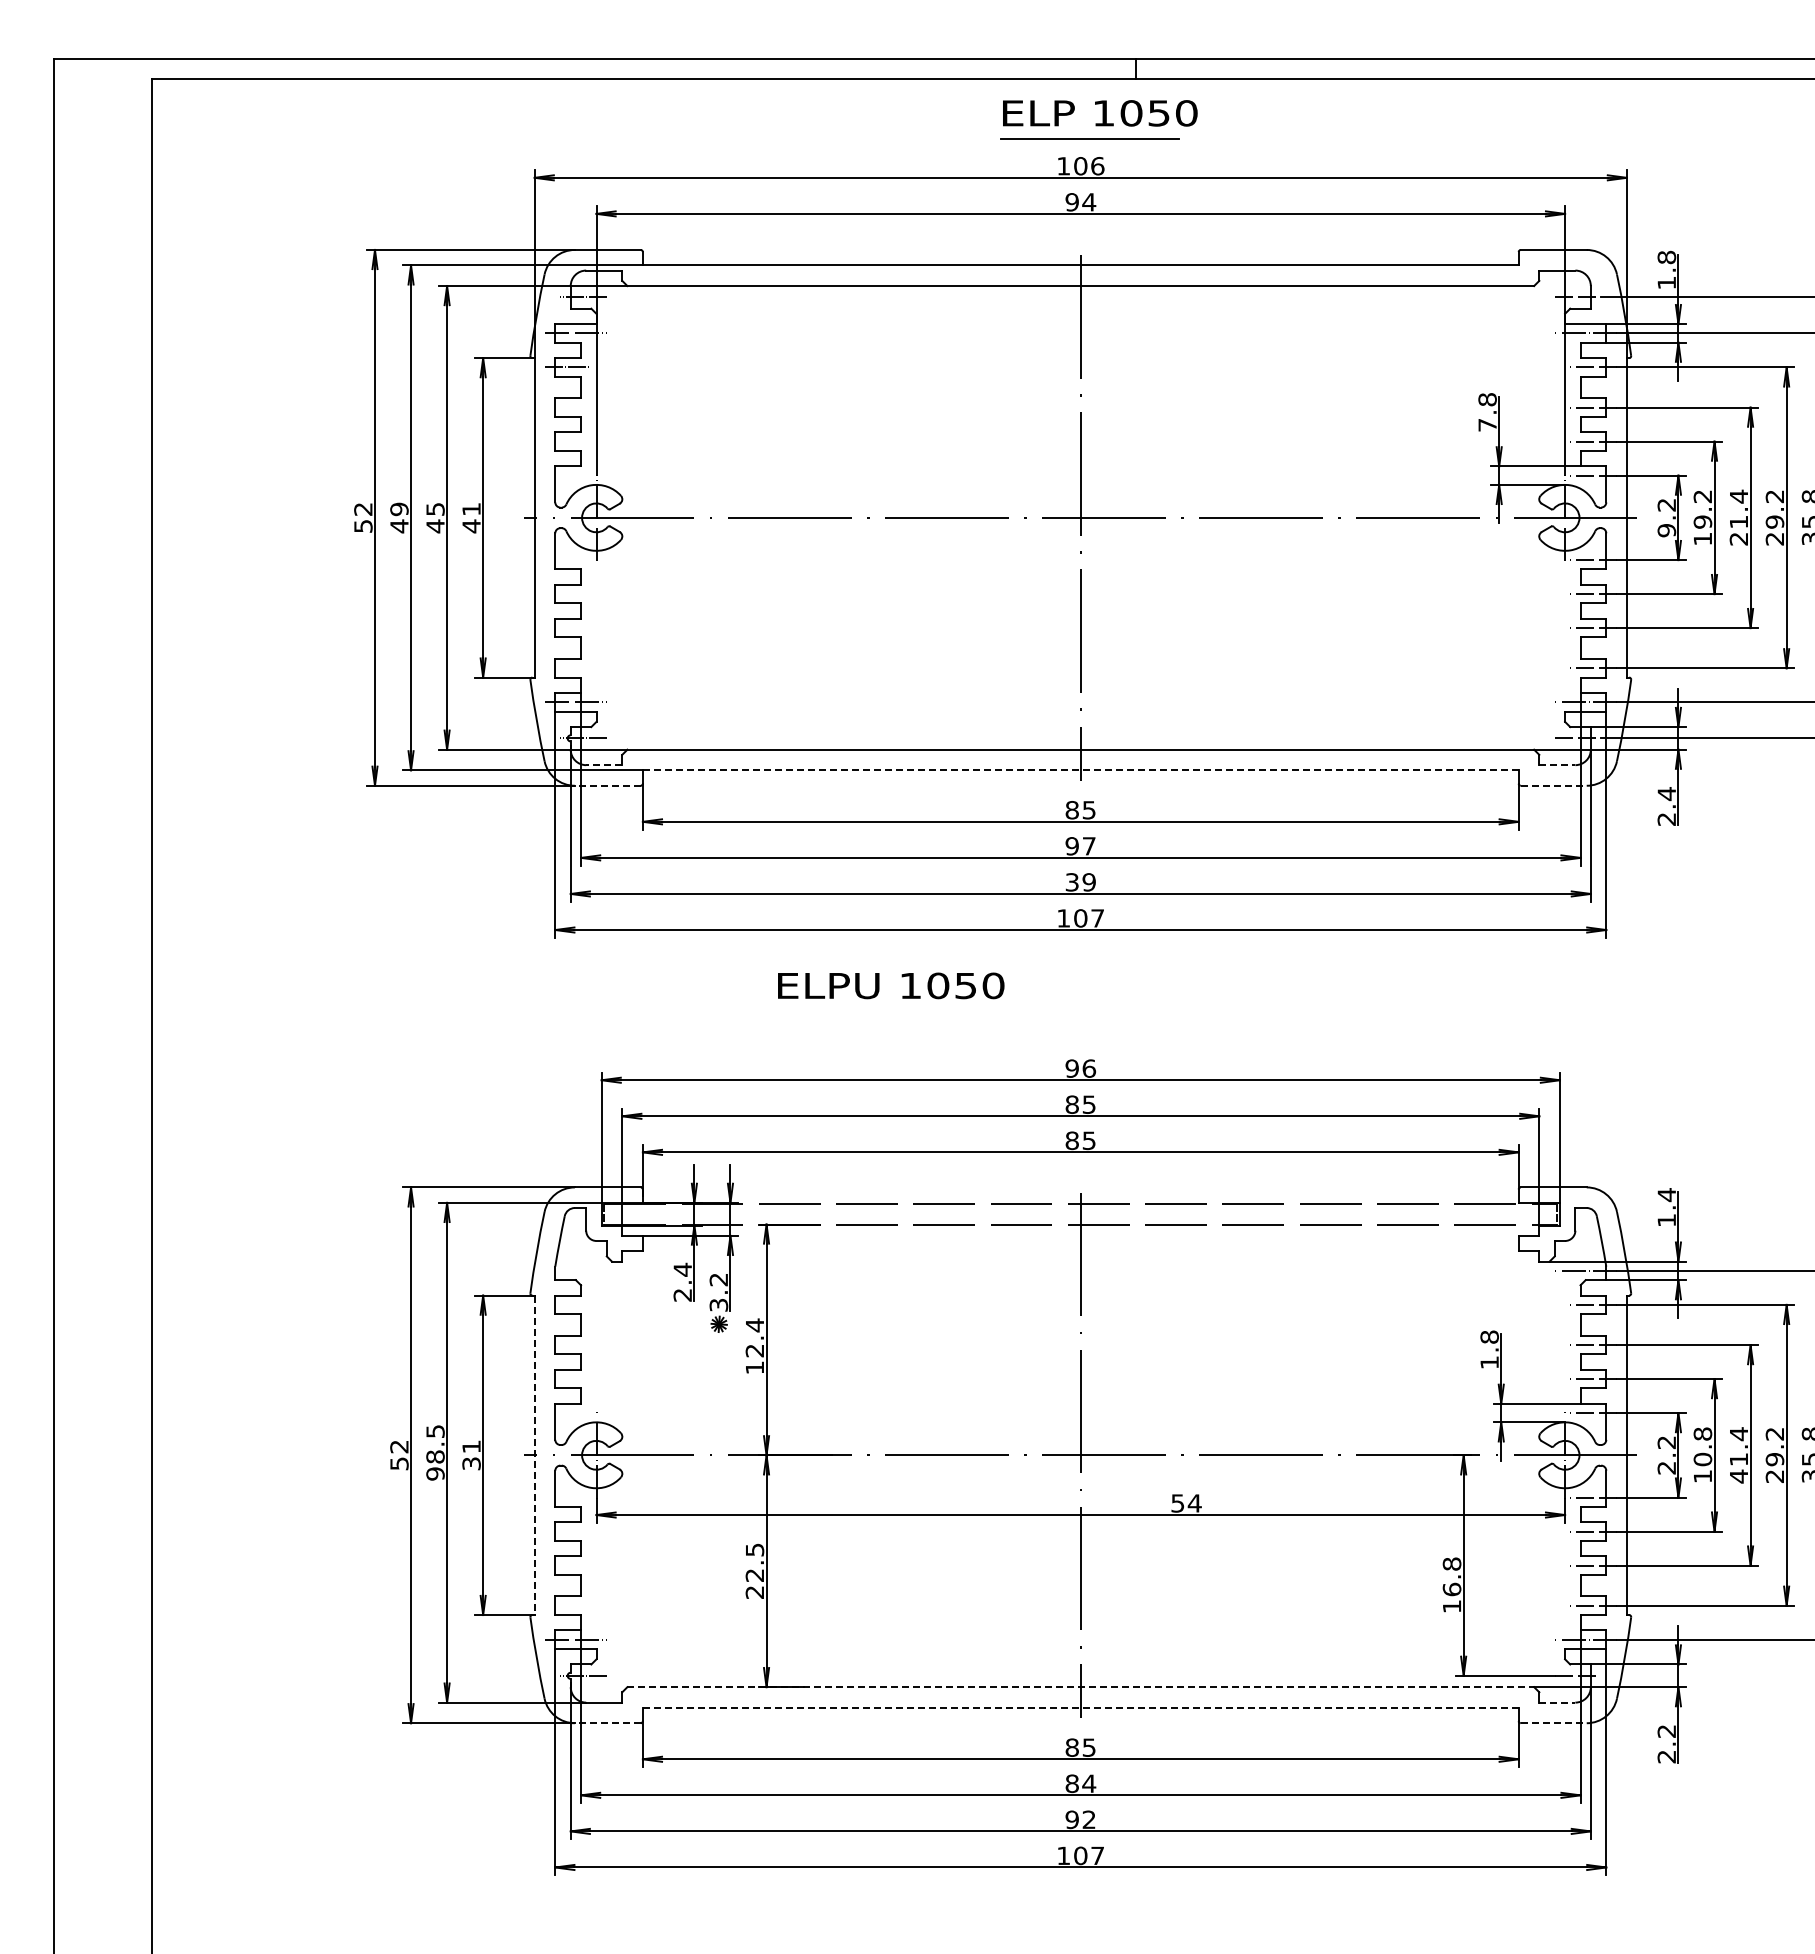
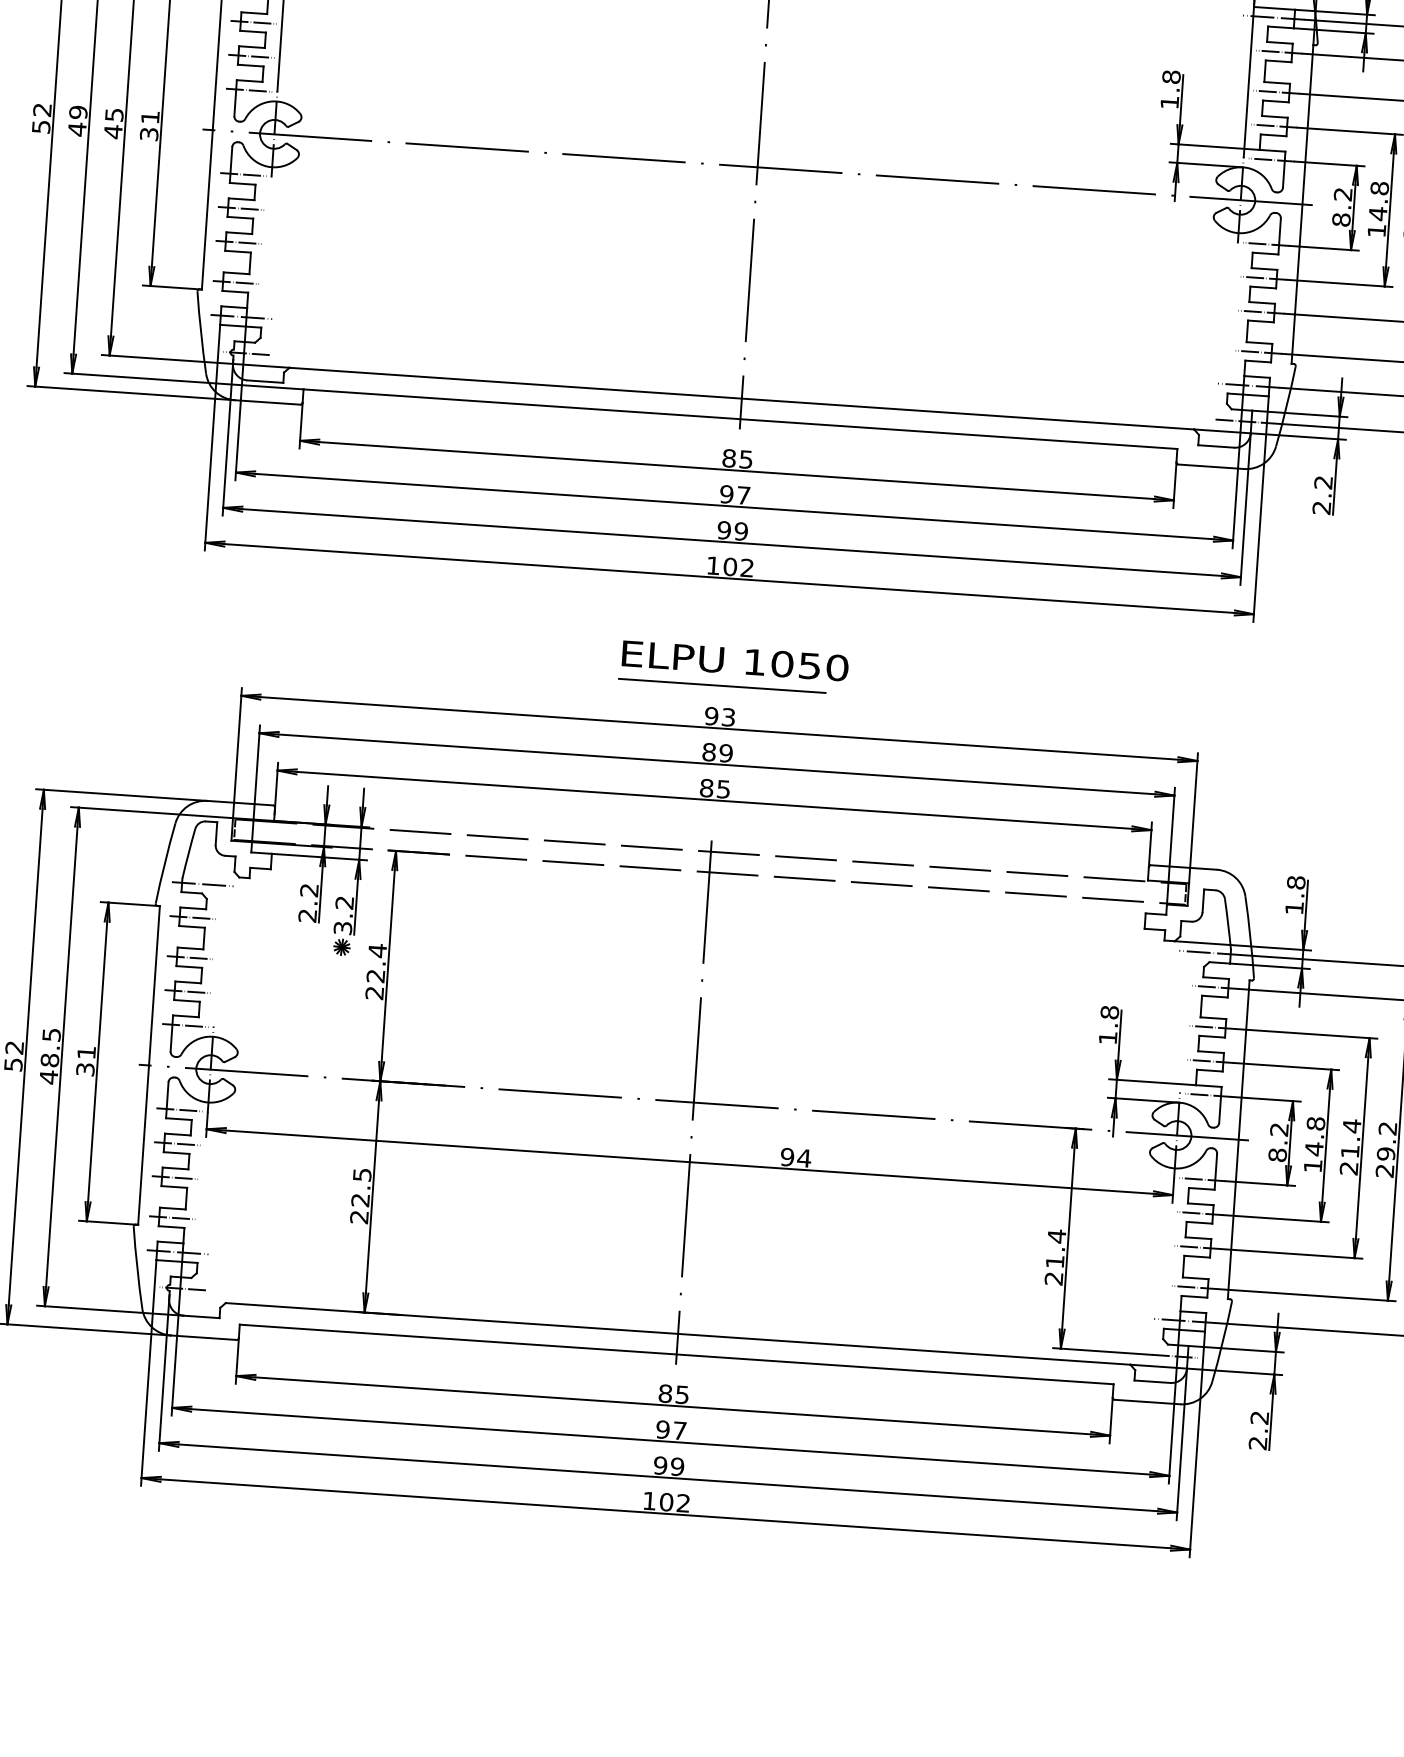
line: (567, 407) -> (253, 22), added
text: (1487, 425) -> (1169, 102), 7.8 -> 1.8
line: (567, 441) -> (250, 56), added
line: (567, 475) -> (248, 90), added
text: (1702, 509) -> (1378, 201), 19.2 -> 14.8
text: (471, 526) -> (149, 134), 41 -> 31
text: (1666, 530) -> (1341, 219), 9.2 -> 8.2
line: (567, 560) -> (242, 174), added
line: (567, 594) -> (240, 208), added
line: (567, 628) -> (238, 242), added
line: (567, 668) -> (235, 282), added
line: (603, 765) -> (264, 381), dashed -> solid
line: (1557, 765) -> (1216, 446), dashed -> solid
line: (1080, 770) -> (740, 419), dashed -> solid
line: (607, 785) -> (267, 402), dashed -> solid
line: (1553, 785) -> (1211, 466), dashed -> solid
text: (1666, 794) -> (1323, 483), 2.4 -> 2.2
text: (1071, 882) -> (723, 530), 39 -> 99
text: (1097, 918) -> (747, 568), 107 -> 102
text: (891, 985) -> (735, 660), moved
line: (1080, 1037) -> (721, 685), added
text: (1089, 1068) -> (728, 717), 96 -> 93
text: (1088, 1104) -> (725, 753), 85 -> 89
text: (1666, 1195) -> (1295, 883), 1.4 -> 1.8
text: (682, 1269) -> (309, 890), 2.4 -> 2.2
line: (575, 1270) -> (202, 883), added
line: (567, 1304) -> (192, 917), added
line: (567, 1345) -> (189, 958), added
text: (754, 1367) -> (374, 992), 12.4 -> 22.4
line: (567, 1379) -> (186, 992), added
line: (567, 1413) -> (184, 1025), added
line: (534, 1455) -> (148, 1065), dashed -> solid
text: (1702, 1459) -> (1313, 1149), 10.8 -> 14.8
text: (1666, 1467) -> (1277, 1154), 2.2 -> 8.2
text: (435, 1474) -> (48, 1077), 98.5 -> 48.5
text: (1738, 1476) -> (1348, 1168), 41.4 -> 21.4
line: (567, 1497) -> (178, 1109), added
text: (1177, 1503) -> (787, 1157), 54 -> 94
line: (567, 1531) -> (176, 1143), added
line: (567, 1565) -> (174, 1177), added
text: (1451, 1585) -> (1054, 1257), 16.8 -> 21.4
line: (567, 1605) -> (171, 1217), added
line: (1081, 1687) -> (678, 1334), dashed -> solid
line: (1557, 1702) -> (1152, 1381), dashed -> solid
line: (1080, 1707) -> (676, 1354), dashed -> solid
line: (607, 1723) -> (203, 1337), dashed -> solid
line: (1553, 1723) -> (1147, 1402), dashed -> solid
text: (1080, 1783) -> (671, 1430), 84 -> 97
text: (1088, 1819) -> (676, 1466), 92 -> 99
text: (1097, 1855) -> (683, 1502), 107 -> 102

